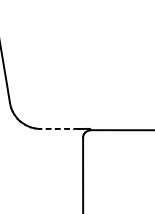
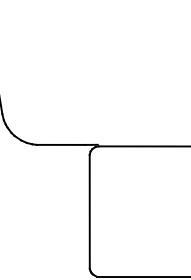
line: (58, 128) -> (60, 144), dashed -> solid

